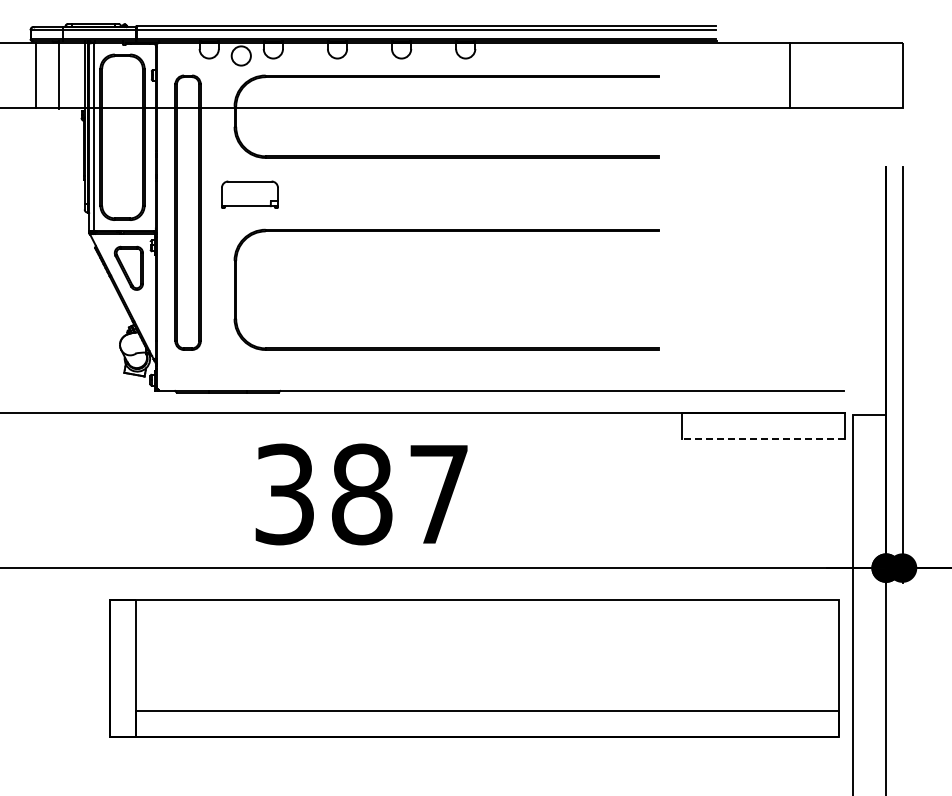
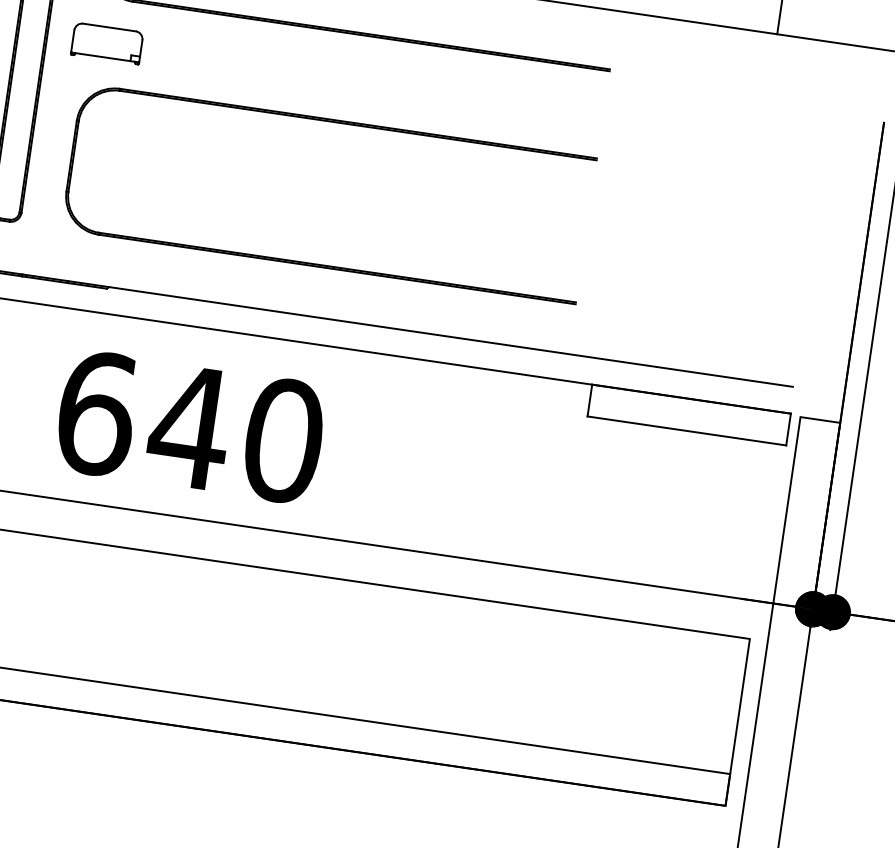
line: (763, 439) -> (687, 431), dashed -> solid
text: (362, 494) -> (190, 427), 387 -> 640

